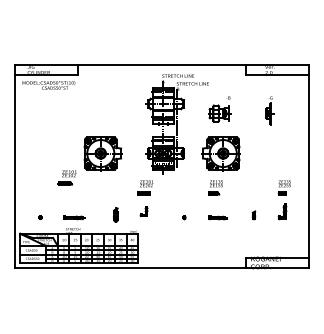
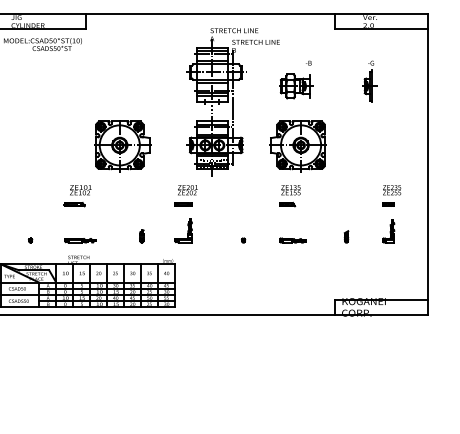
part: (66, 177) -> (76, 195), moved
part: (143, 211) -> (183, 231), size x1.67
part: (115, 214) -> (141, 235), size x0.62

